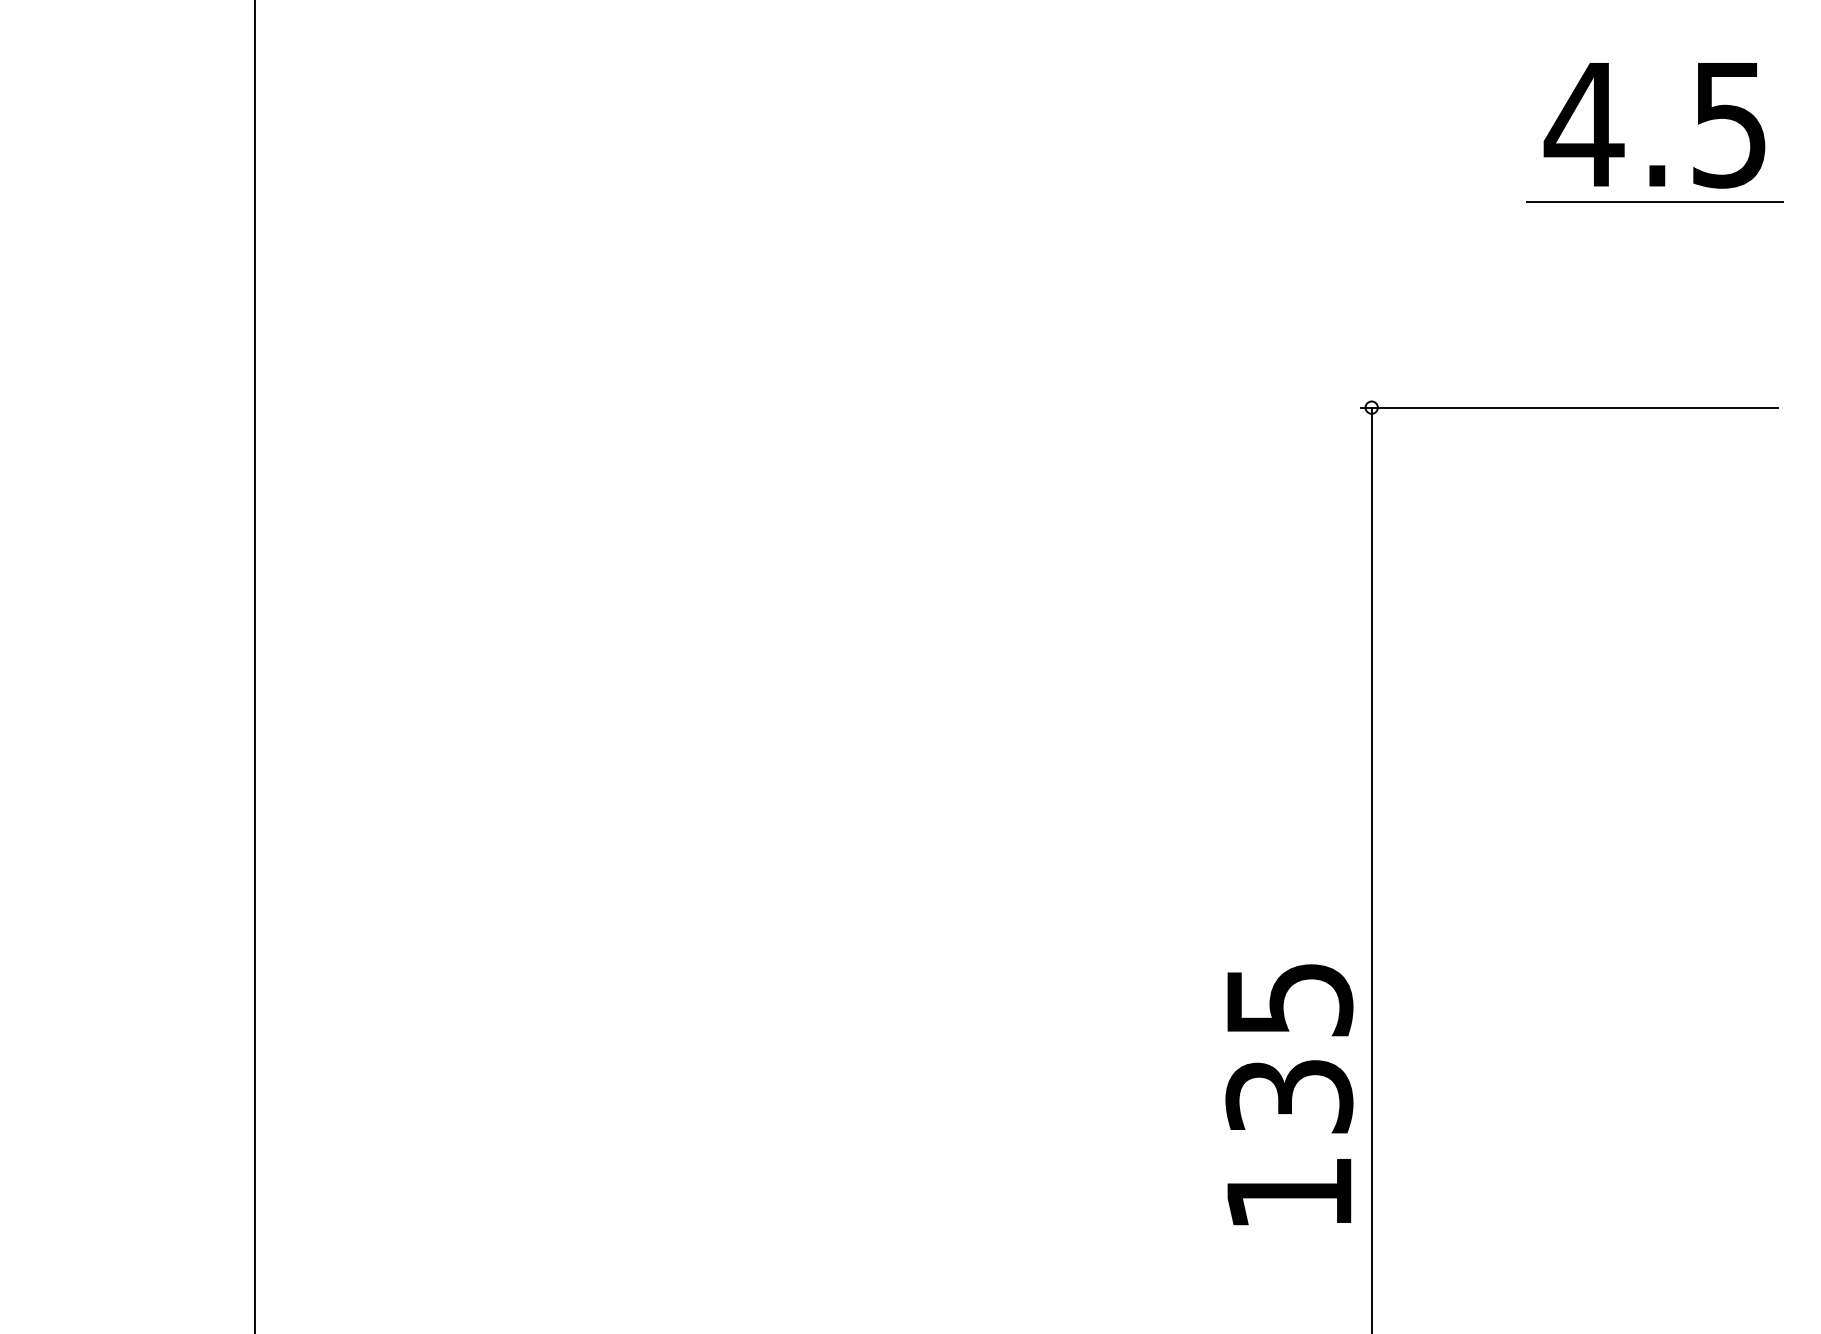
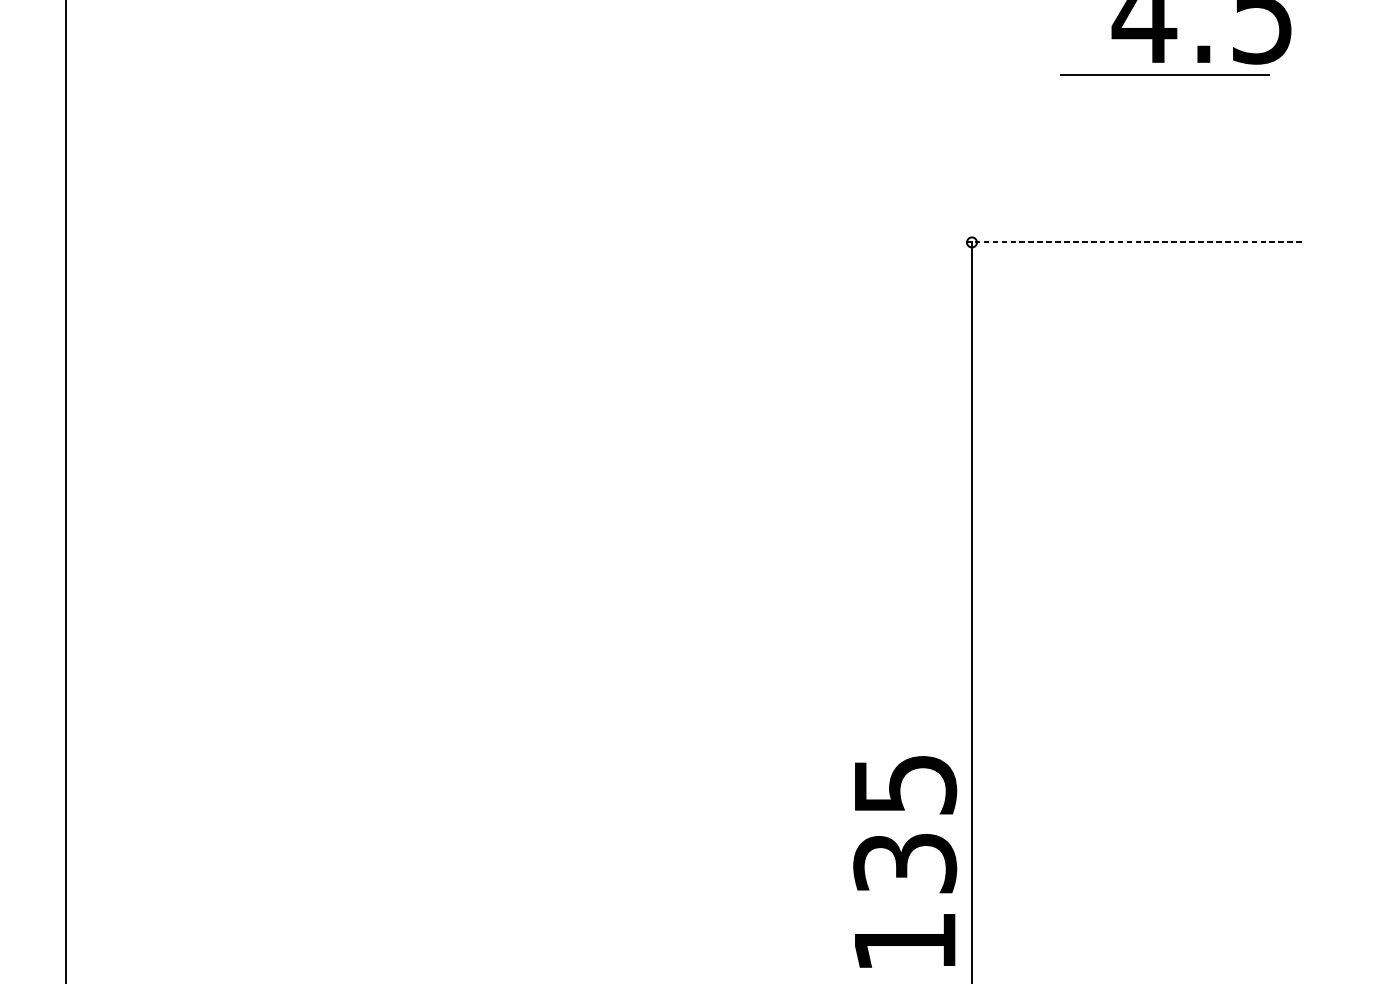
line: (1654, 201) -> (1164, 75), moved
line: (1569, 407) -> (1132, 242), solid -> dashed
text: (1289, 1094) -> (905, 861), moved

